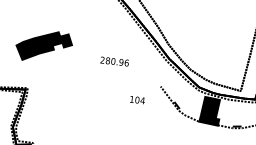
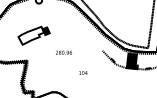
fill: (39, 45) -> (31, 35), removed
text: (113, 61) -> (63, 52), moved
text: (137, 99) -> (83, 72), moved

